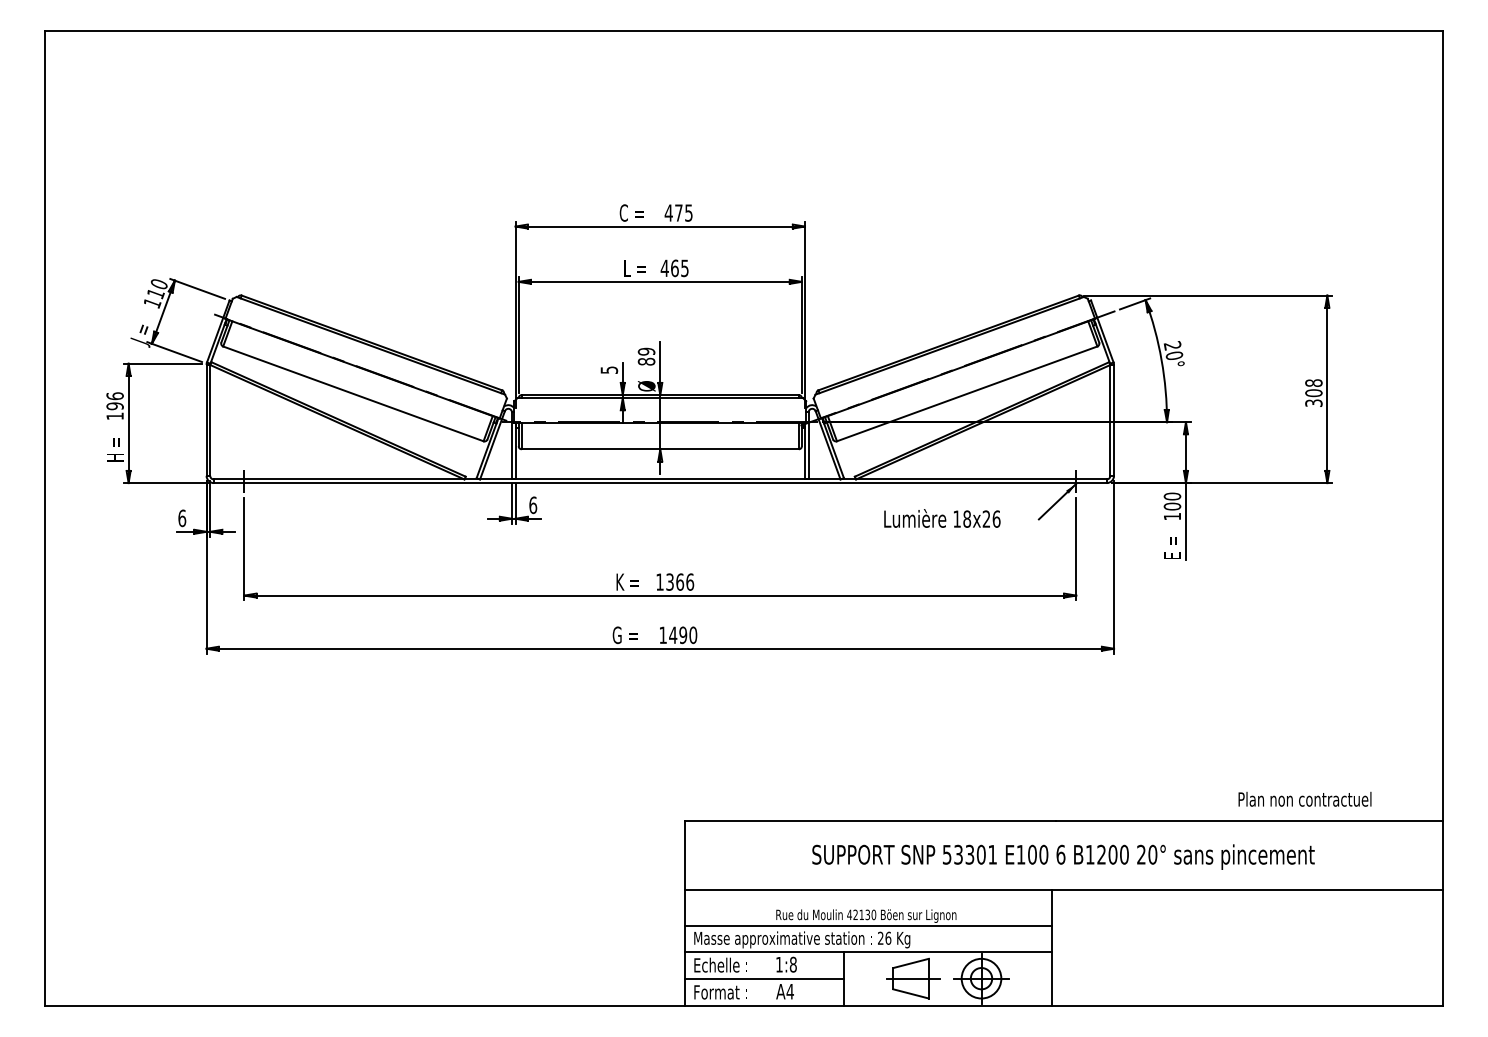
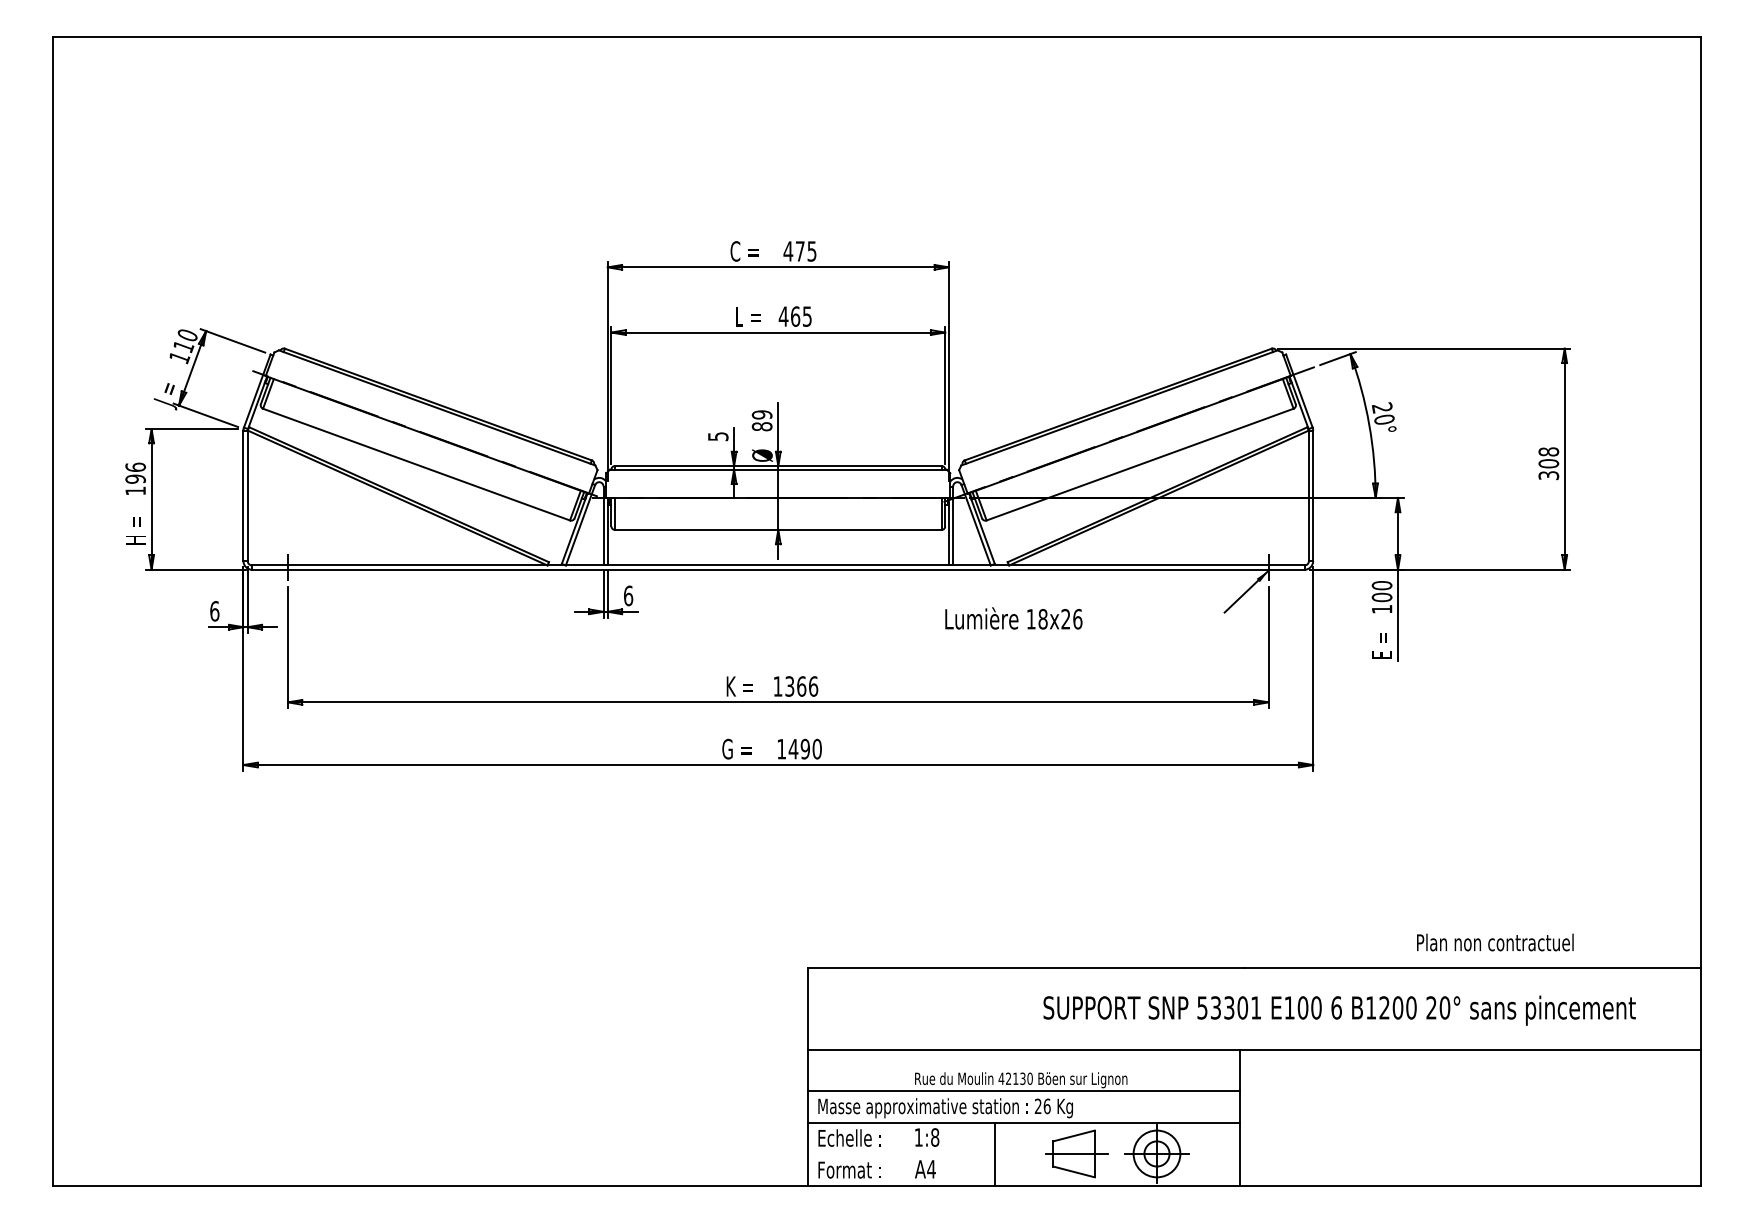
text: (942, 518) -> (1013, 618), moved
text: (1305, 799) -> (1495, 942), moved
text: (1063, 856) -> (1339, 1010), moved
line: (763, 979) -> (900, 1154), removed

